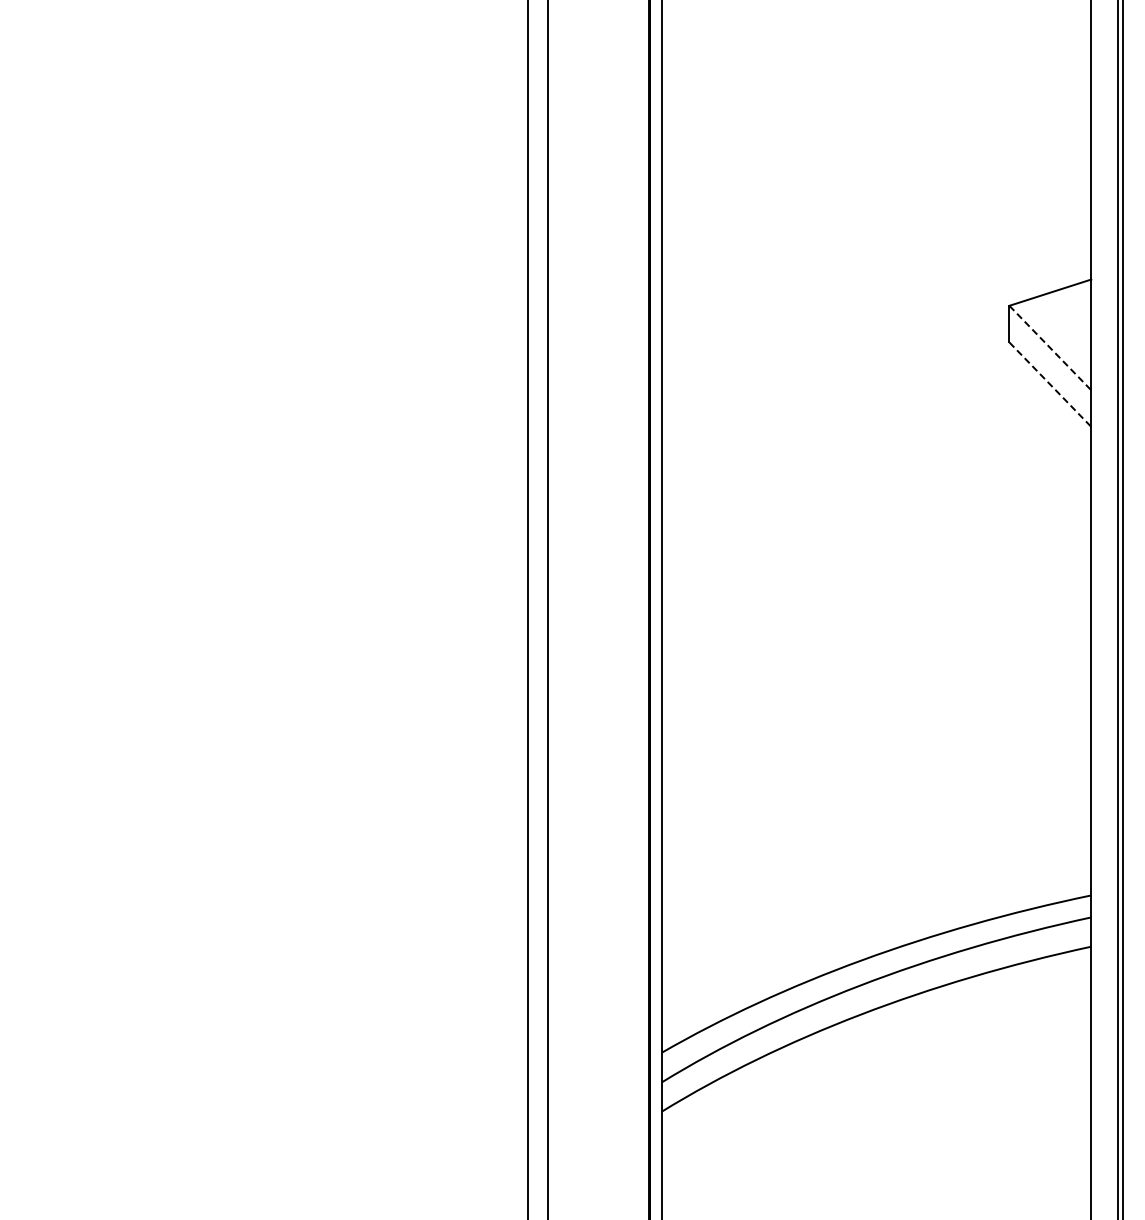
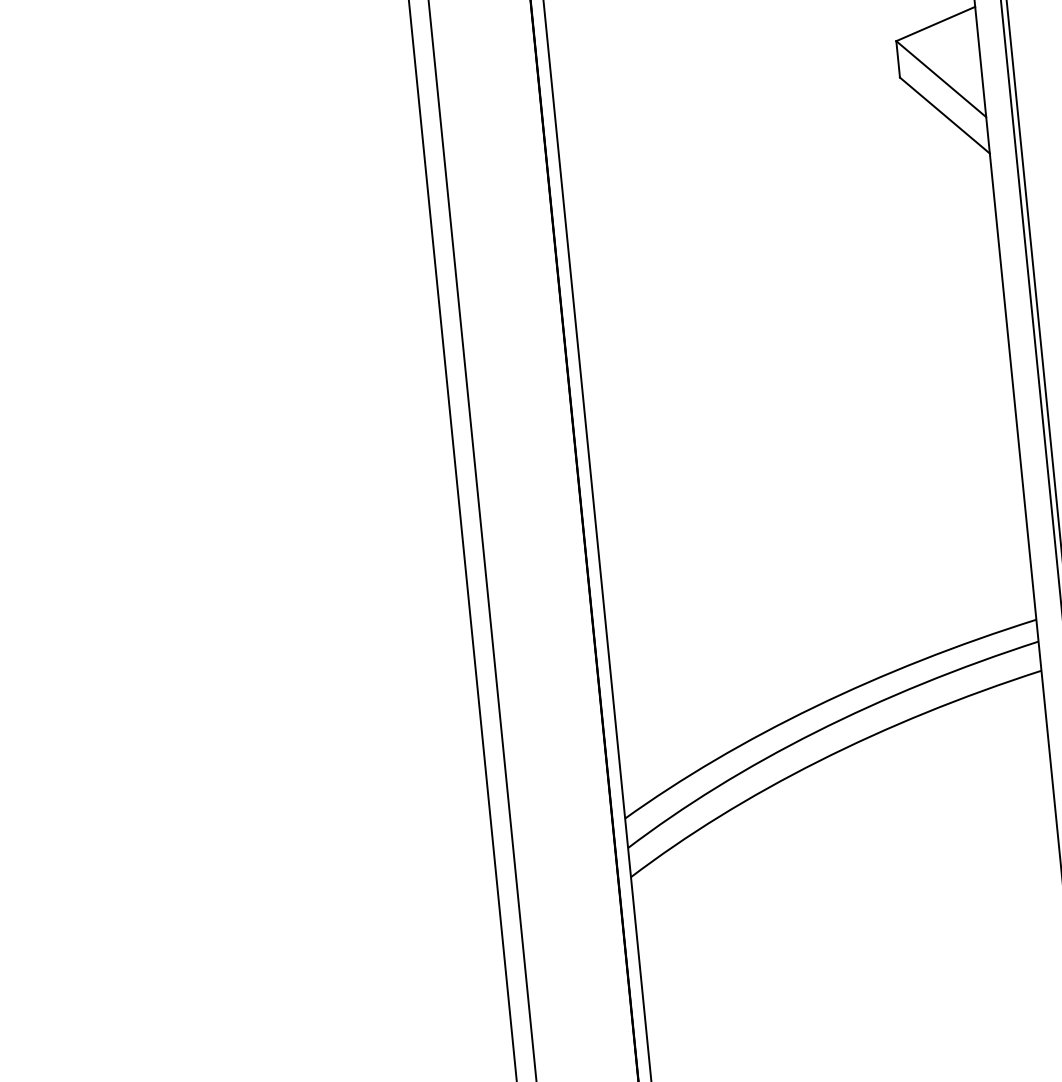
line: (1050, 348) -> (941, 79), dashed -> solid
line: (1050, 384) -> (945, 115), dashed -> solid

